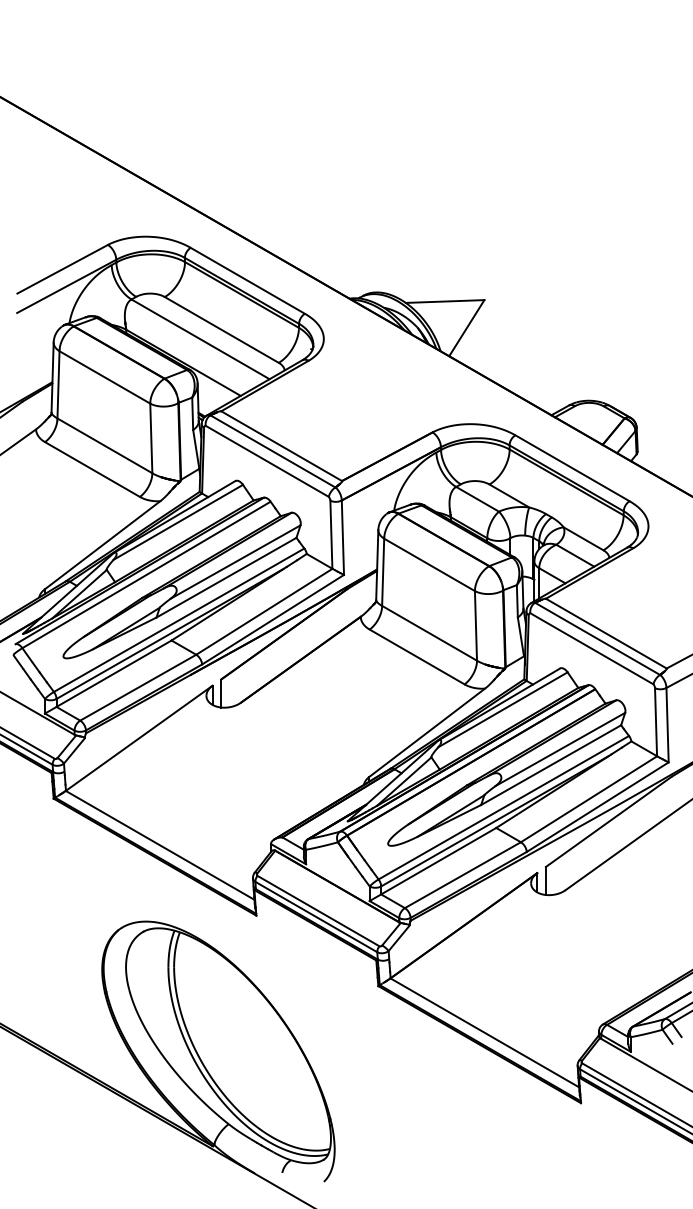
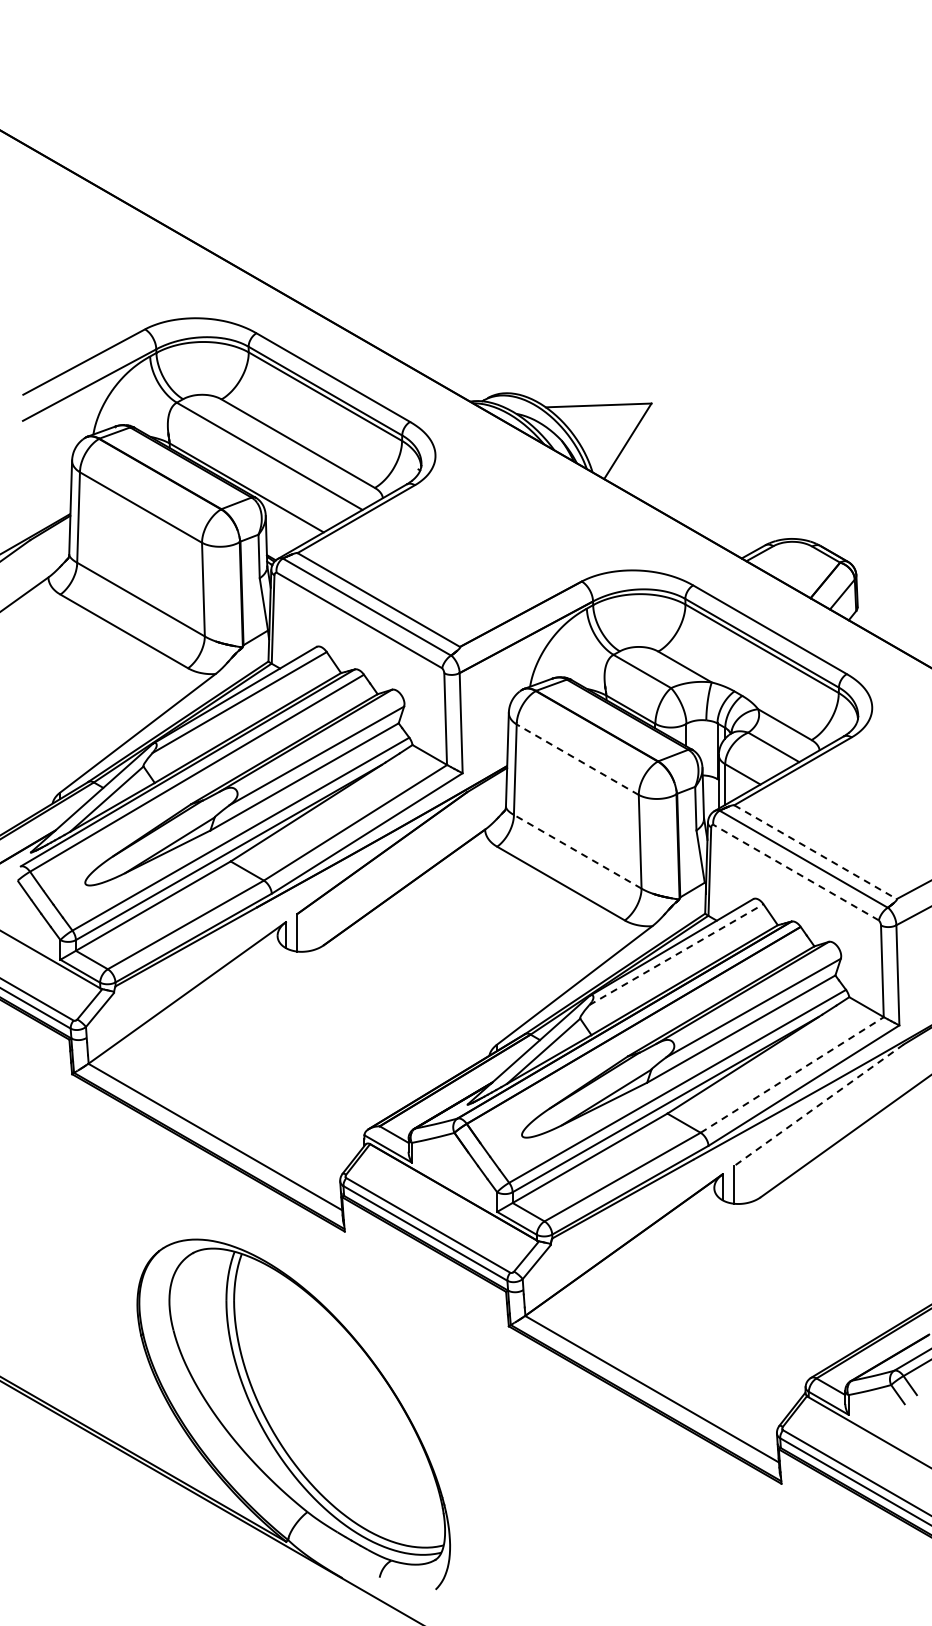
line: (429, 564) -> (577, 759), solid -> dashed
line: (429, 633) -> (577, 851), solid -> dashed
line: (606, 633) -> (815, 852), solid -> dashed
line: (592, 648) -> (796, 872), solid -> dashed
line: (502, 709) -> (676, 954), solid -> dashed
line: (589, 798) -> (792, 1074), solid -> dashed
line: (608, 821) -> (818, 1105), solid -> dashed

